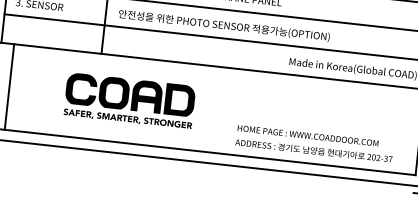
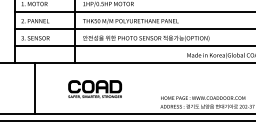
line: (10, 86) -> (35, 88), moved
part: (128, 101) -> (94, 89), size x0.7

